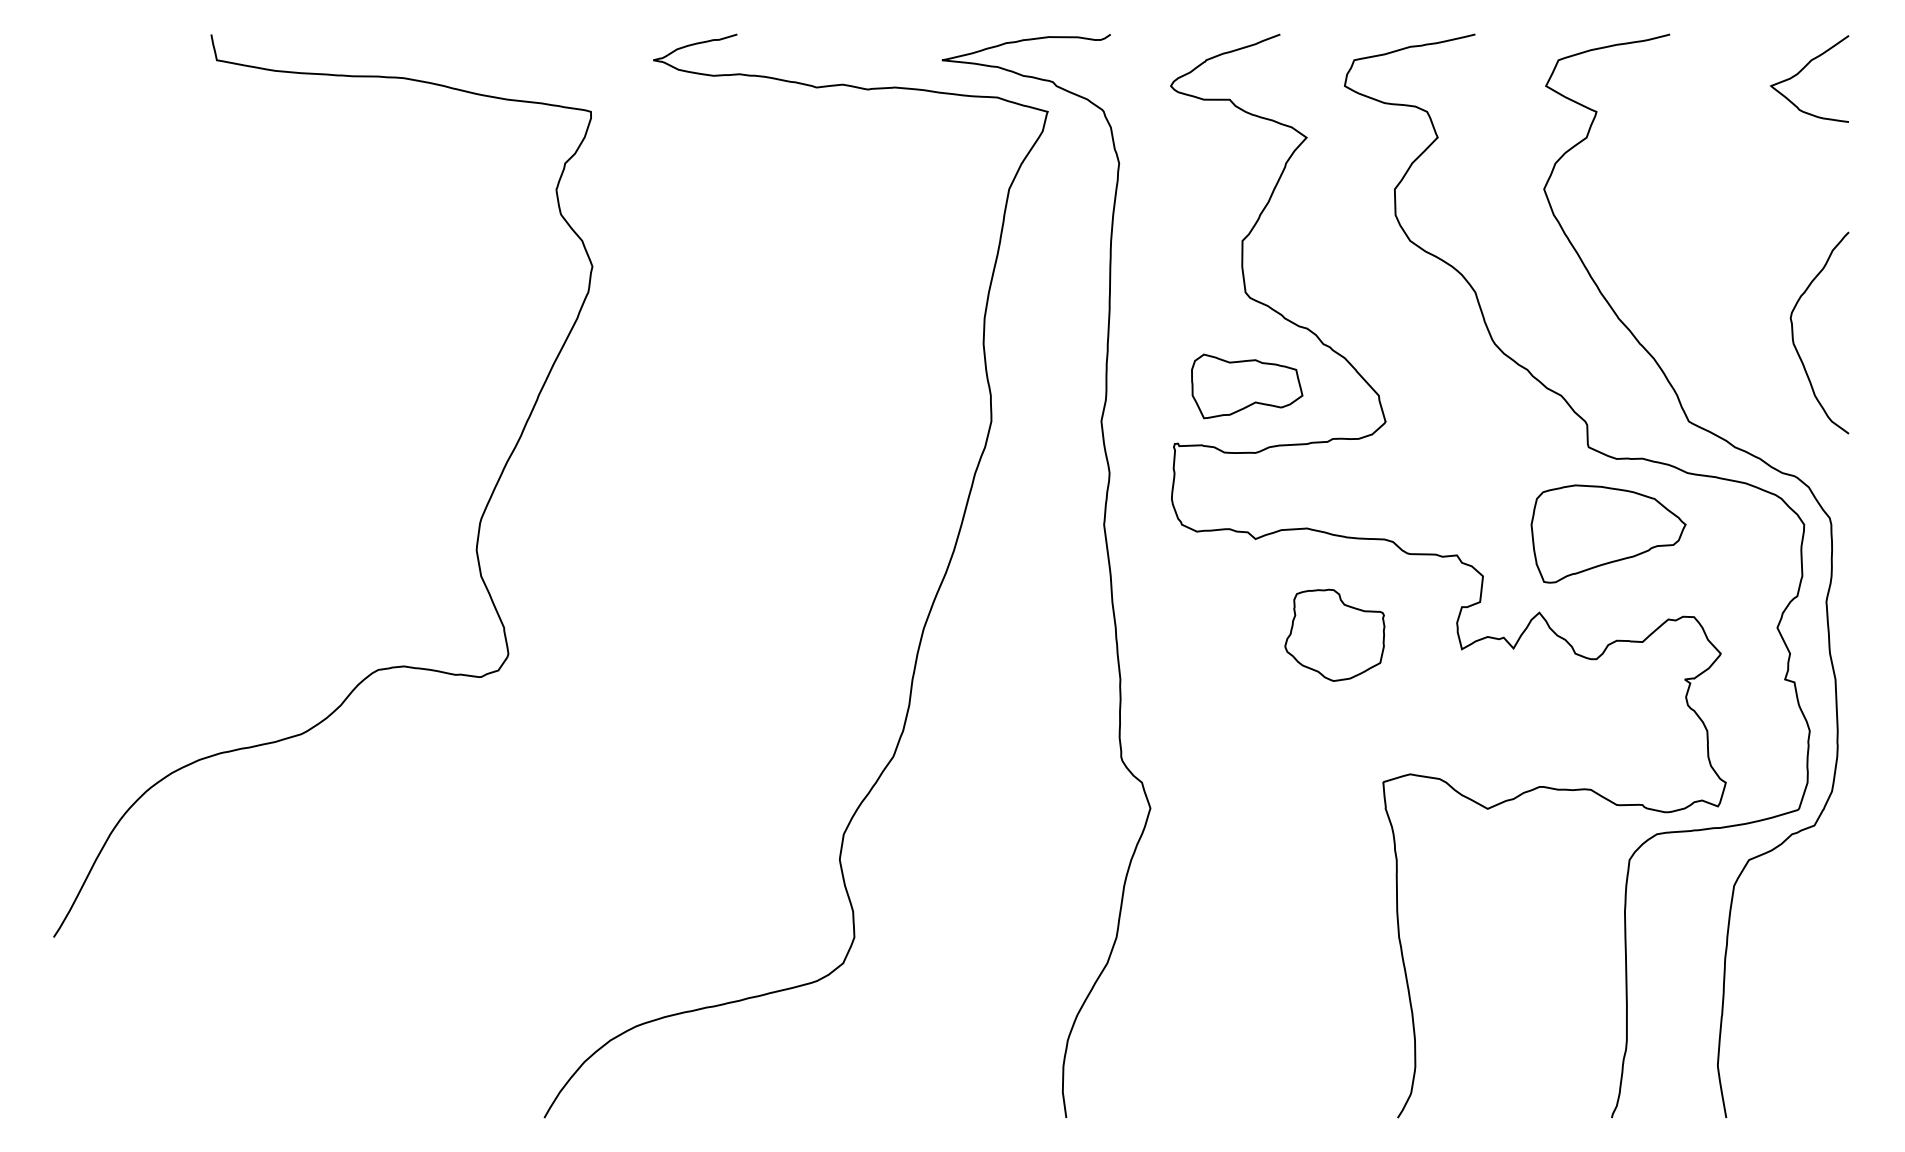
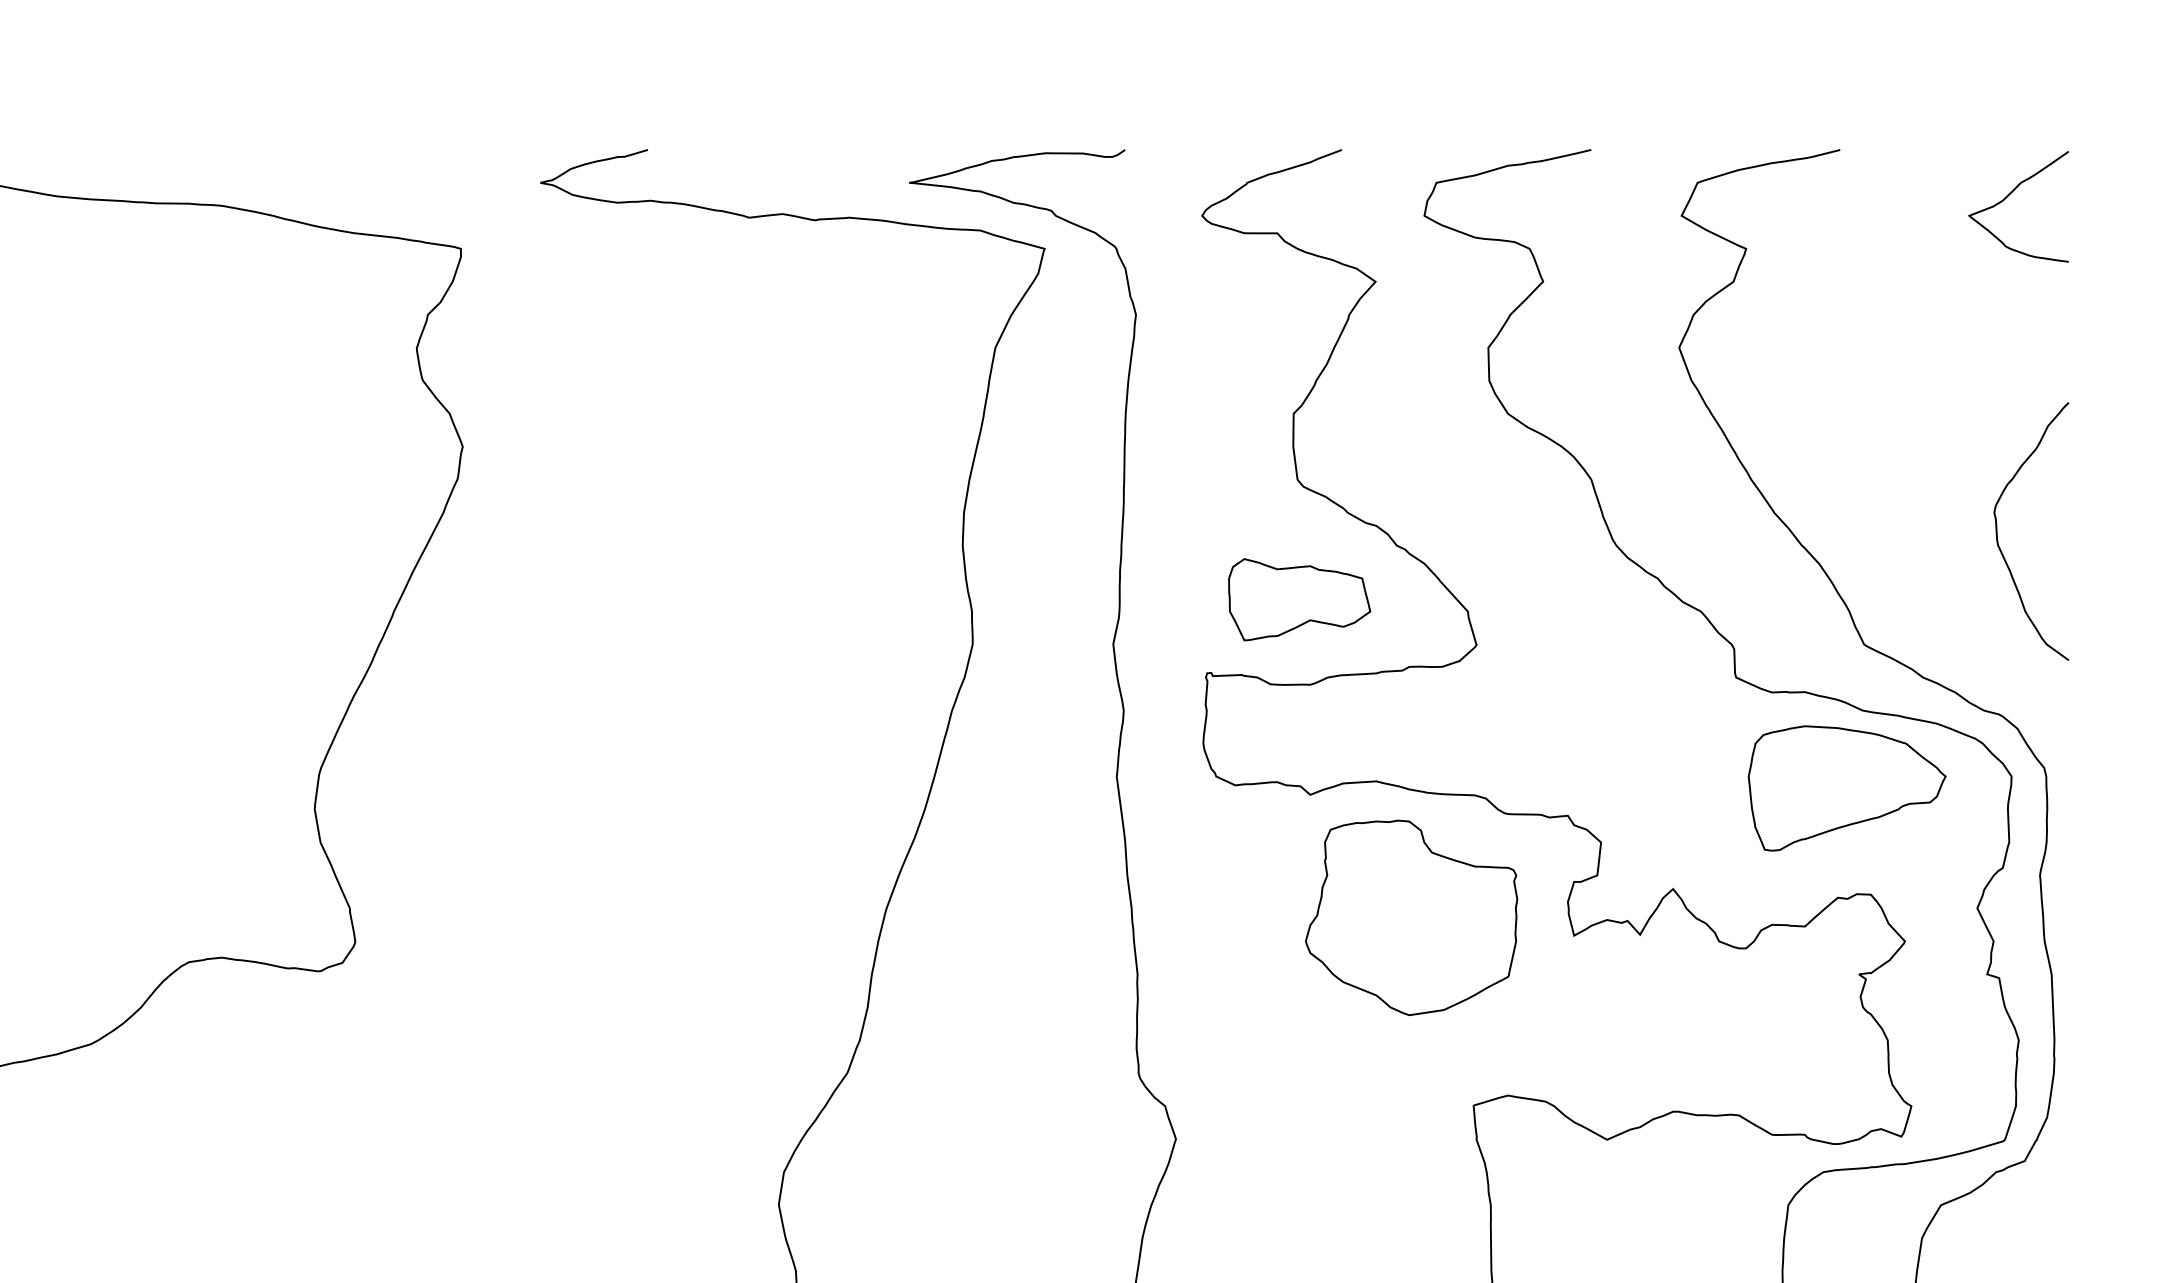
part: (1608, 533) -> (1847, 787), moved
part: (1334, 635) -> (1411, 918), size x1.67

